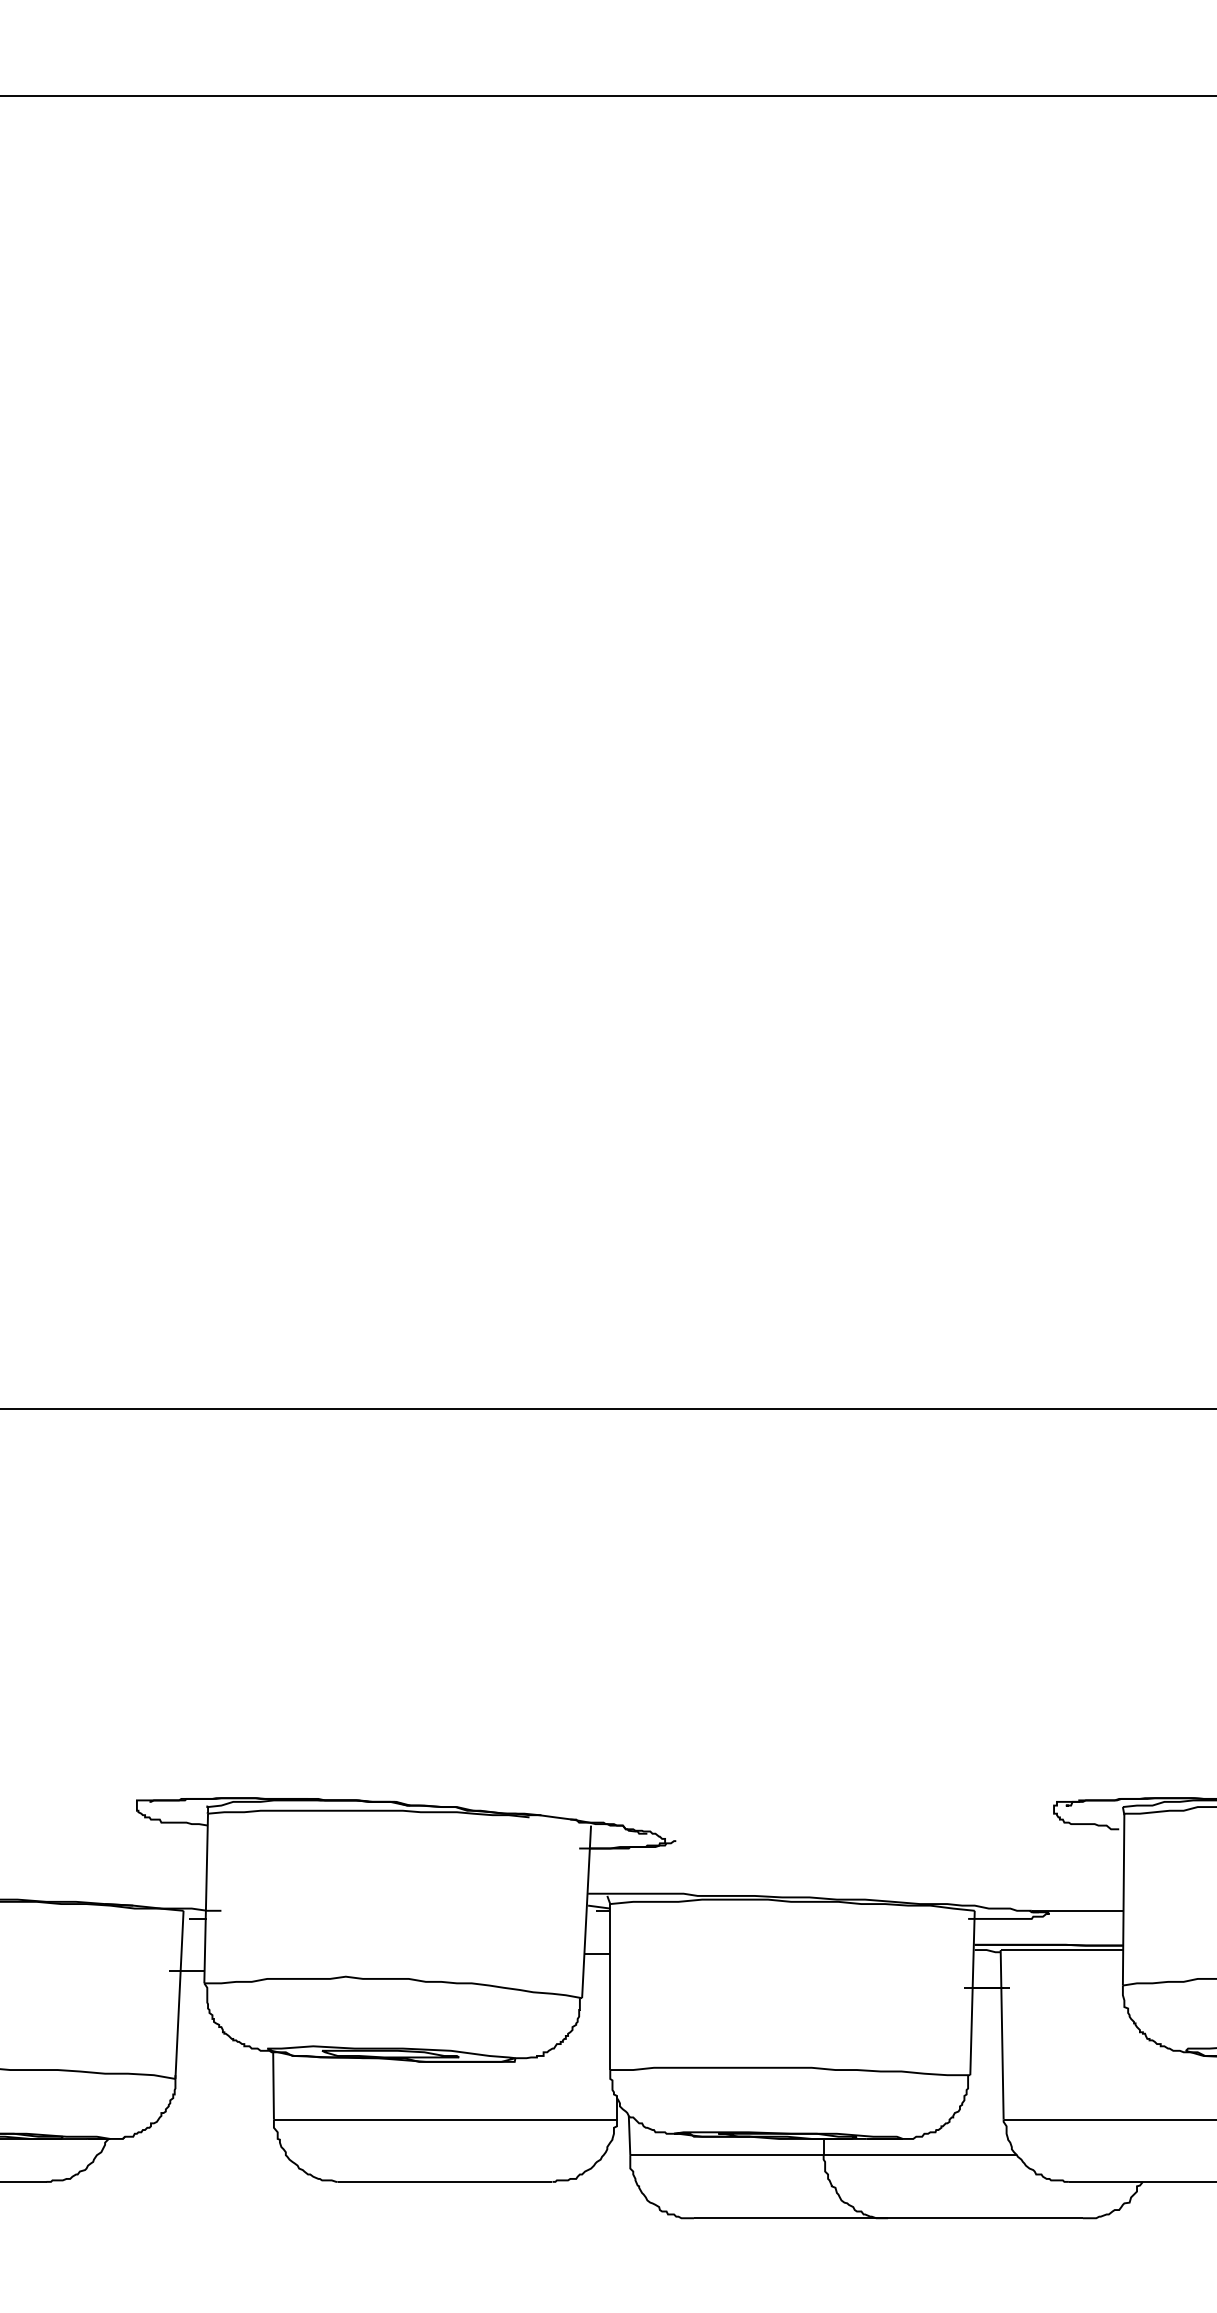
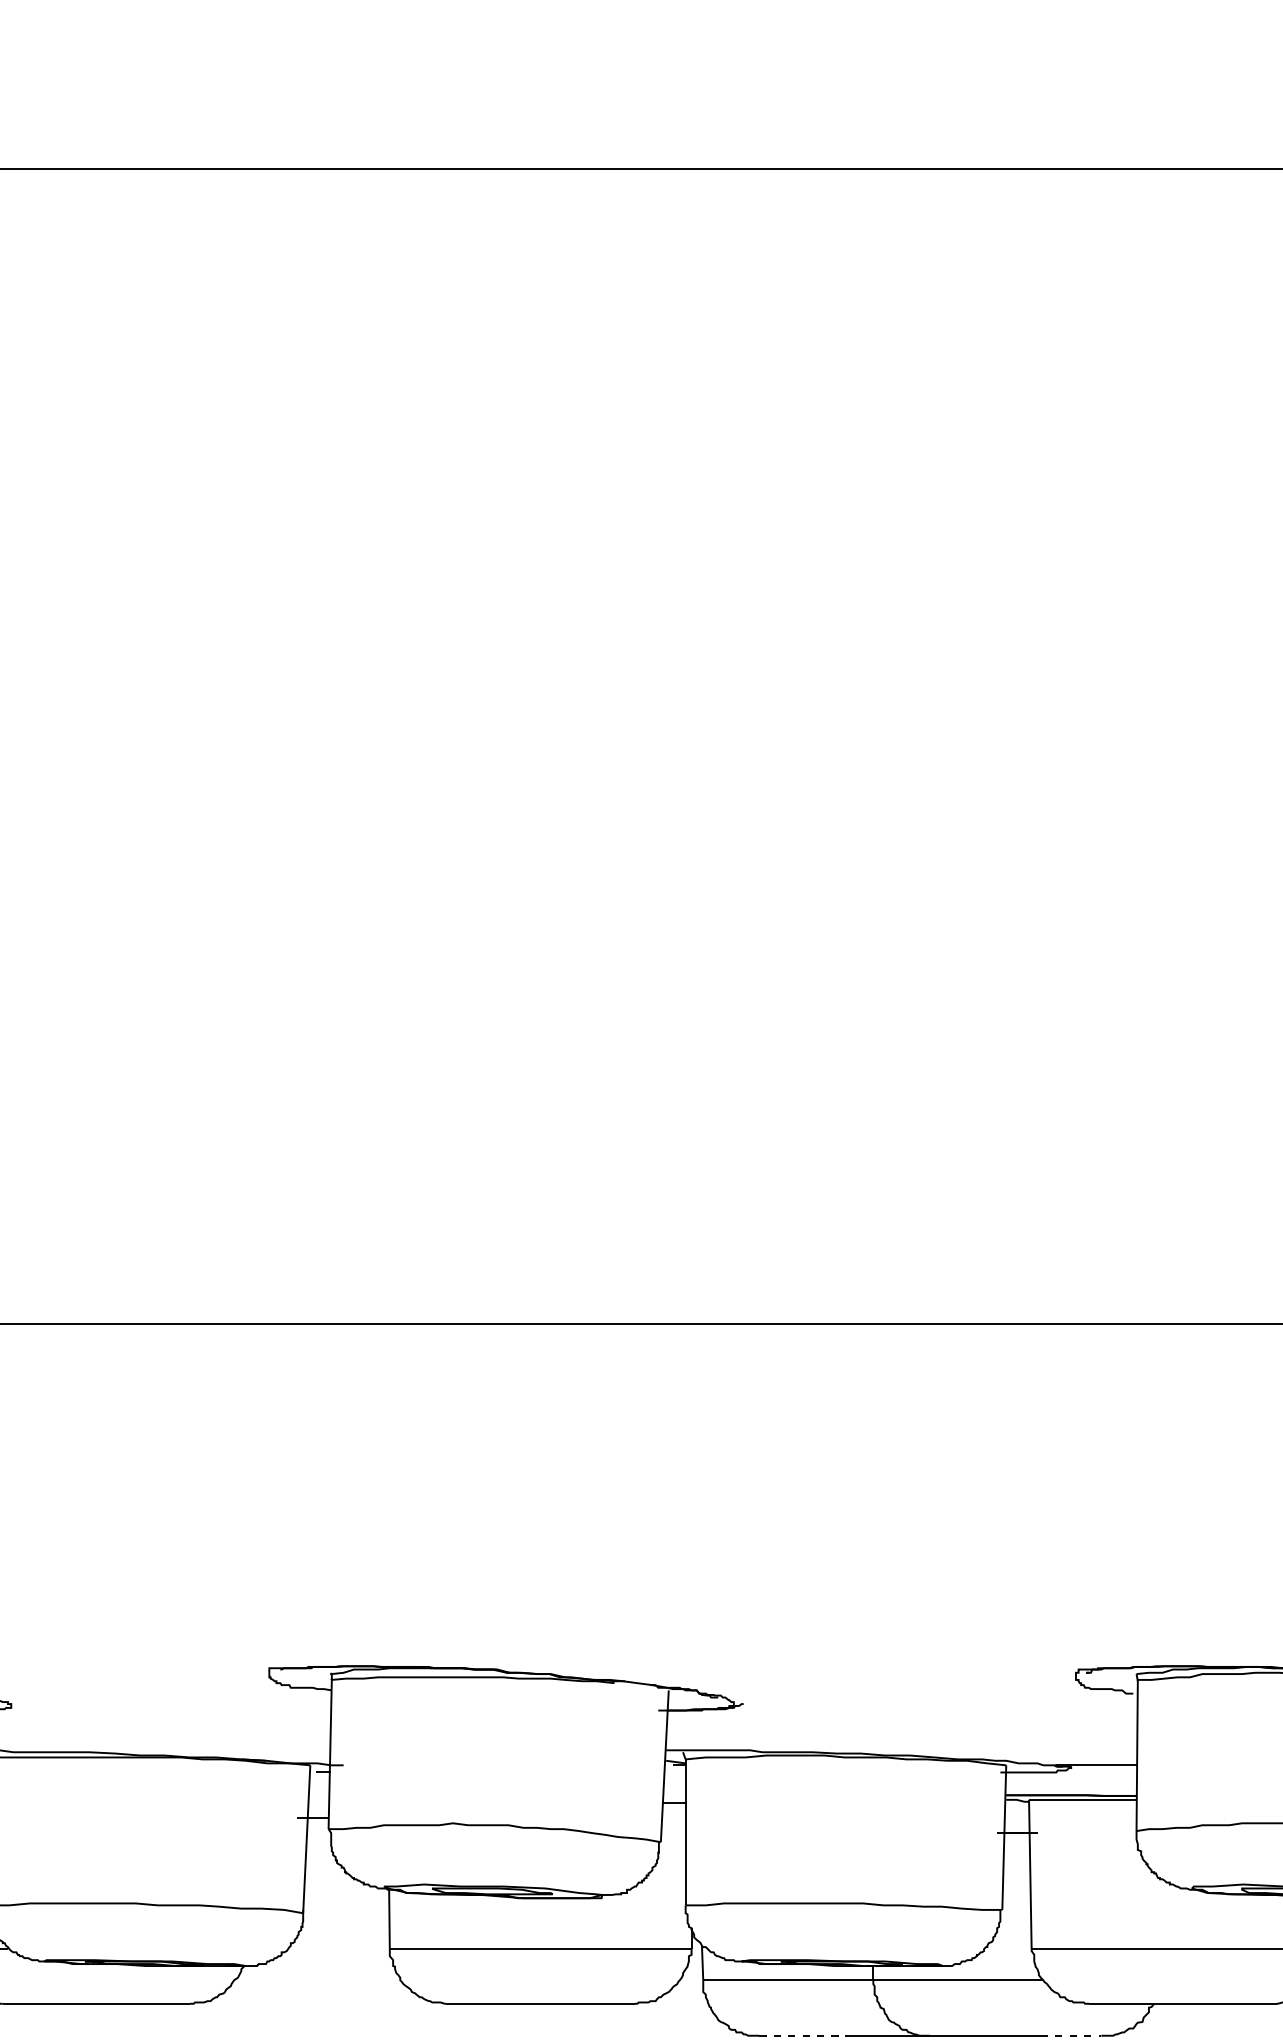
line: (741, 2217) -> (801, 2035), solid -> dashed
line: (1048, 2217) -> (1071, 2035), solid -> dashed

